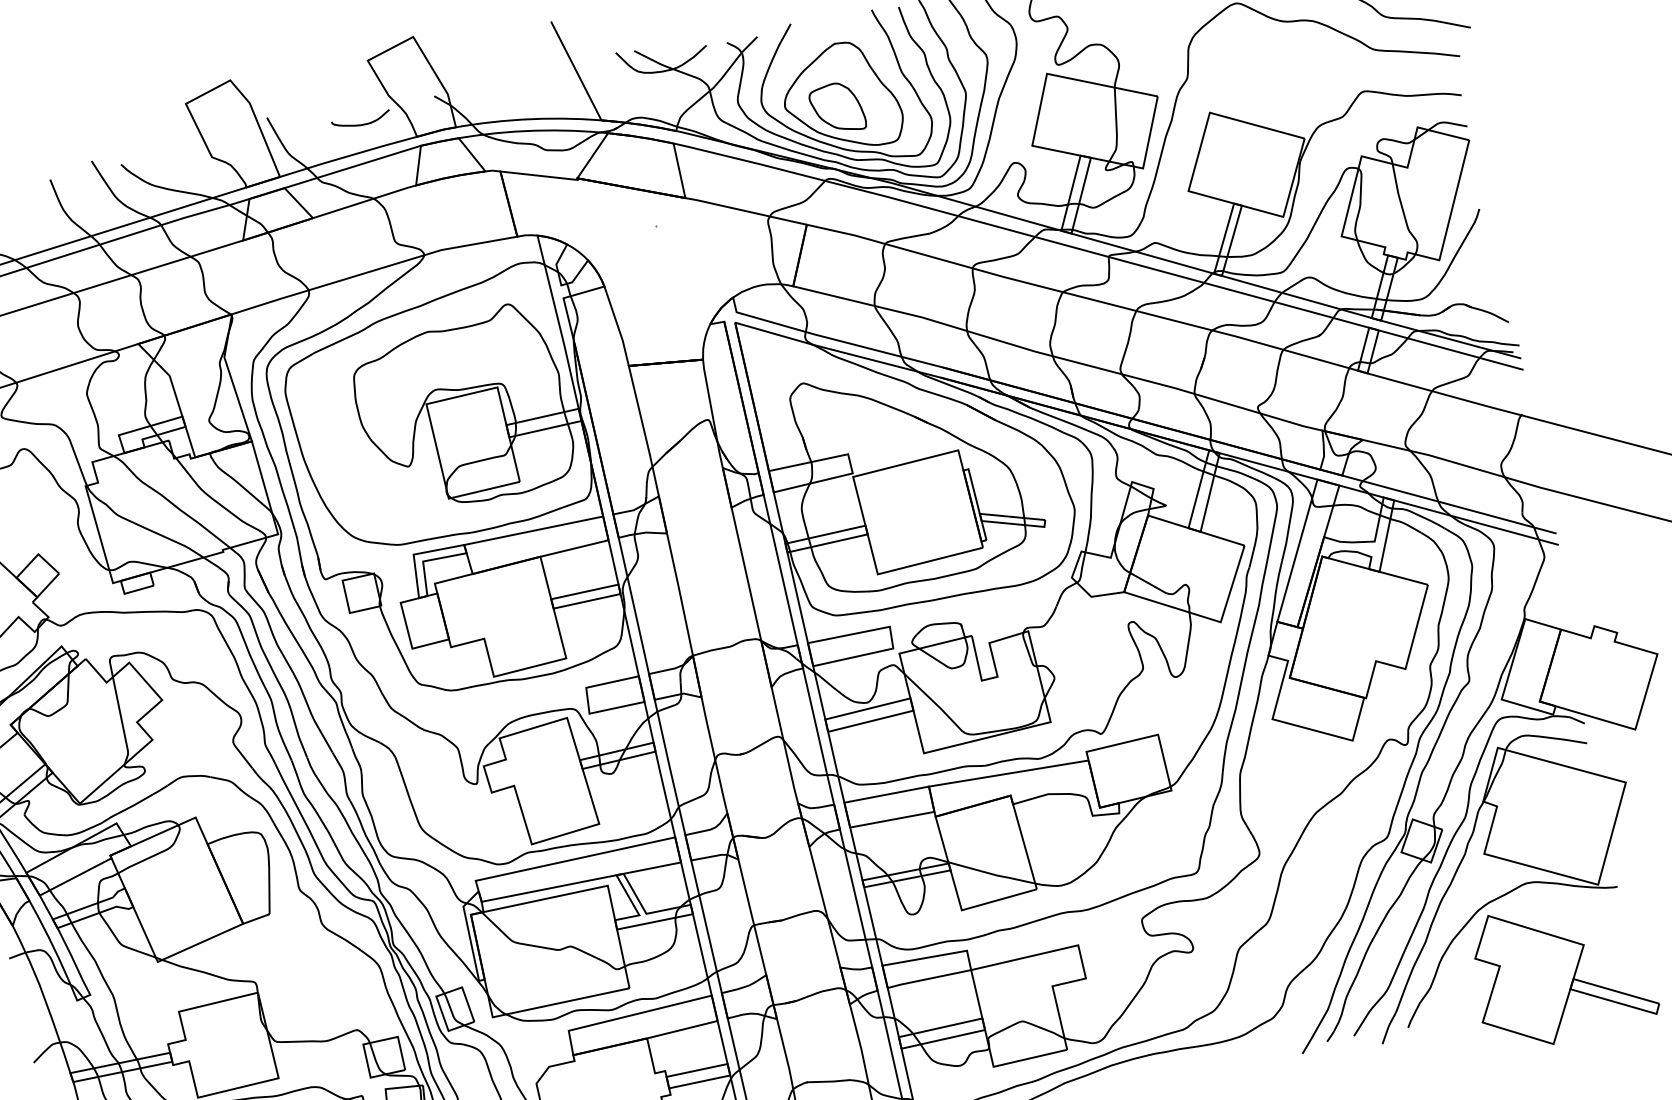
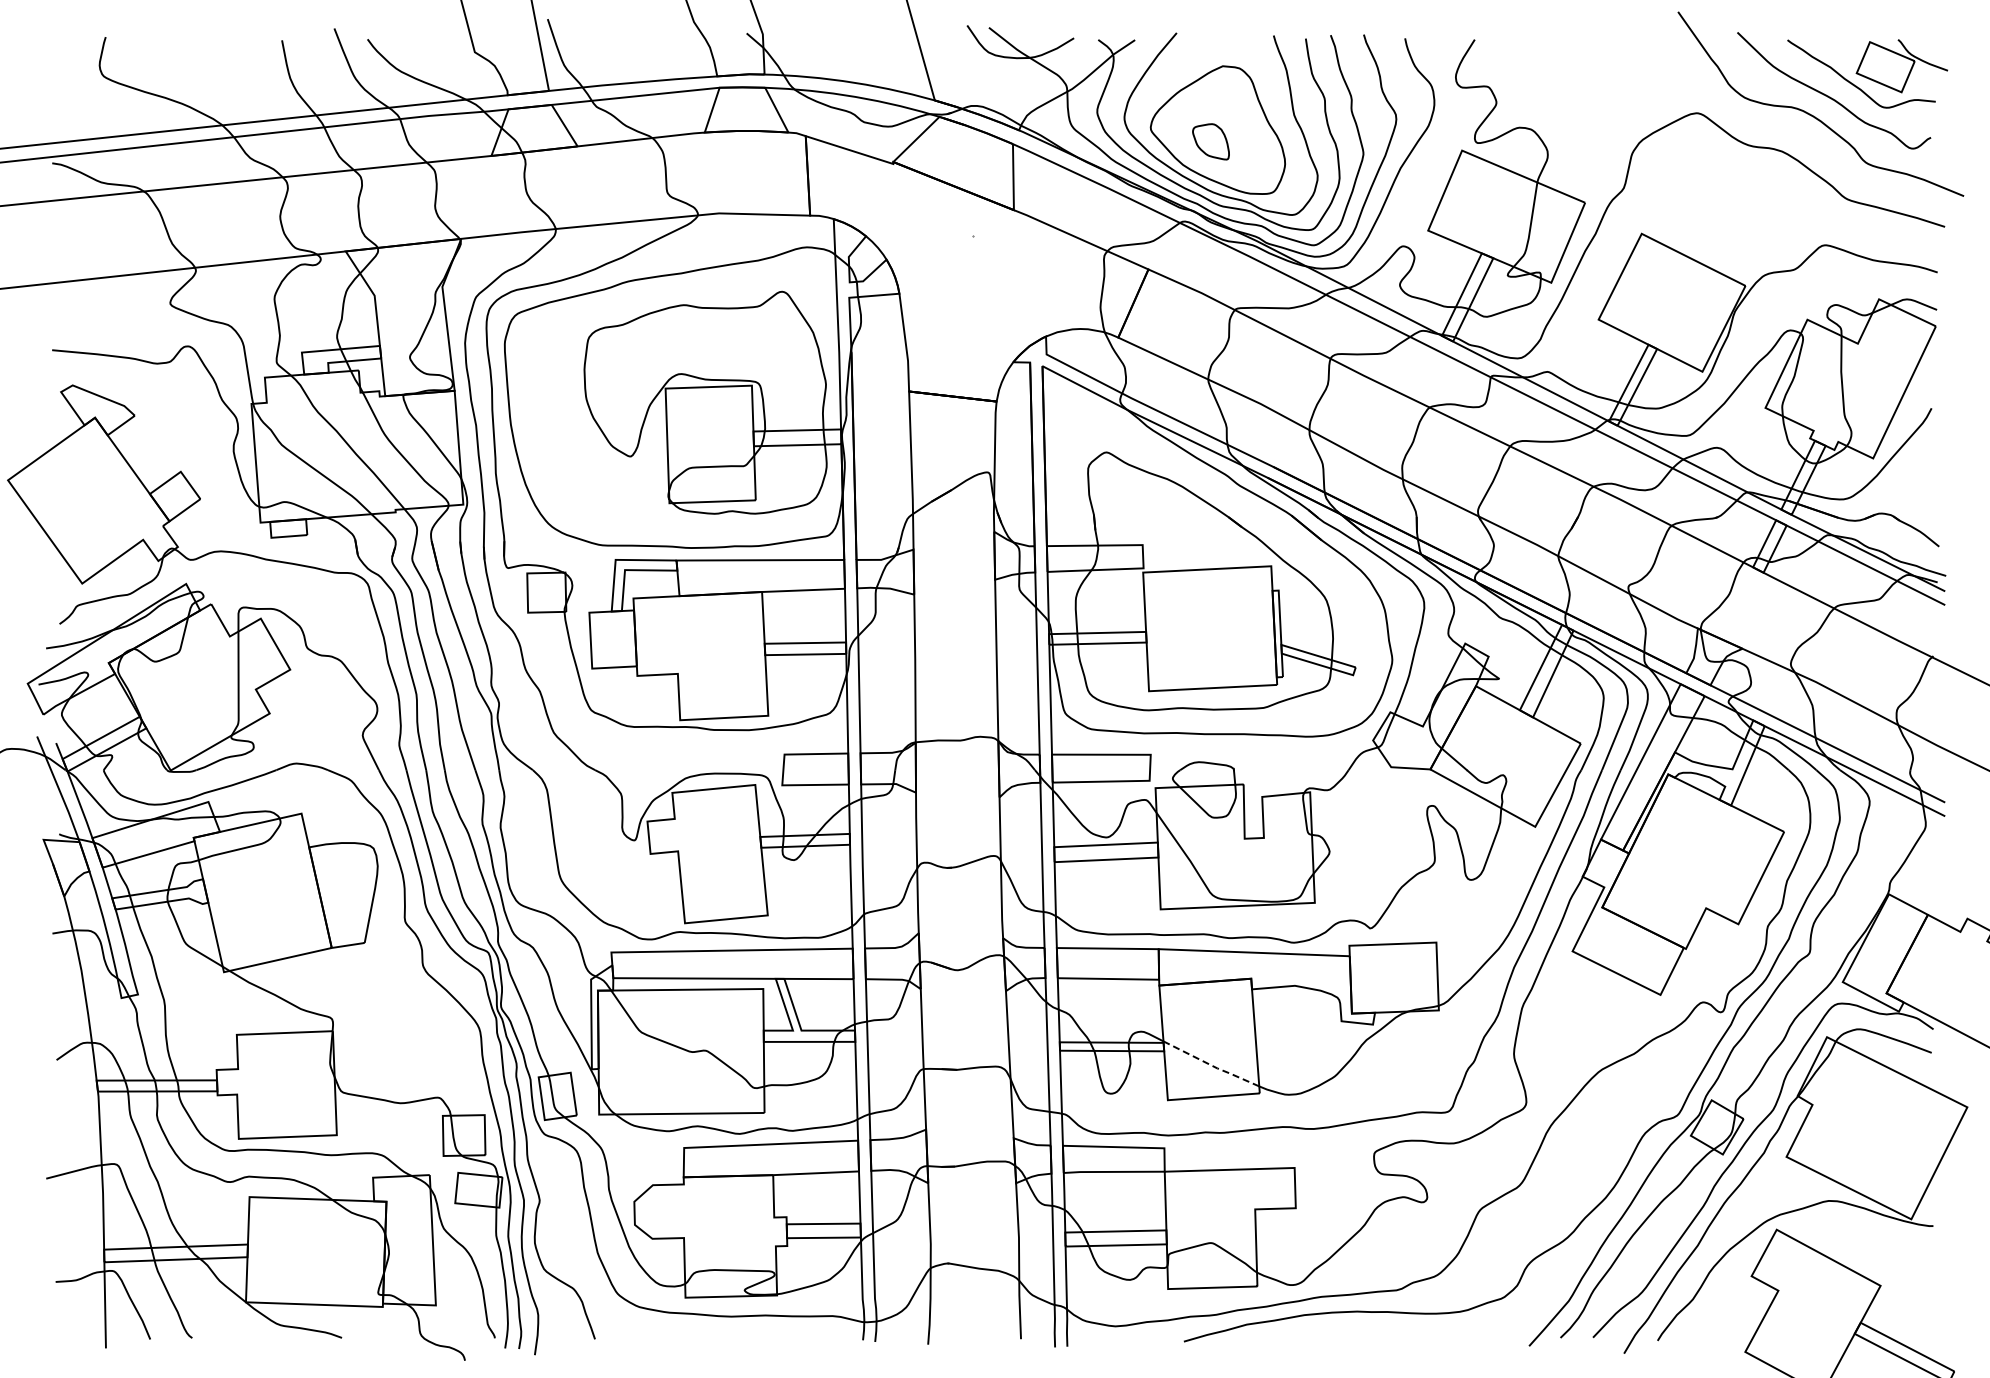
part: (836, 108) -> (1210, 141), size x0.6
curve: (360, 124) -> (654, 48), removed
line: (992, 874) -> (1211, 1065), solid -> dashed

